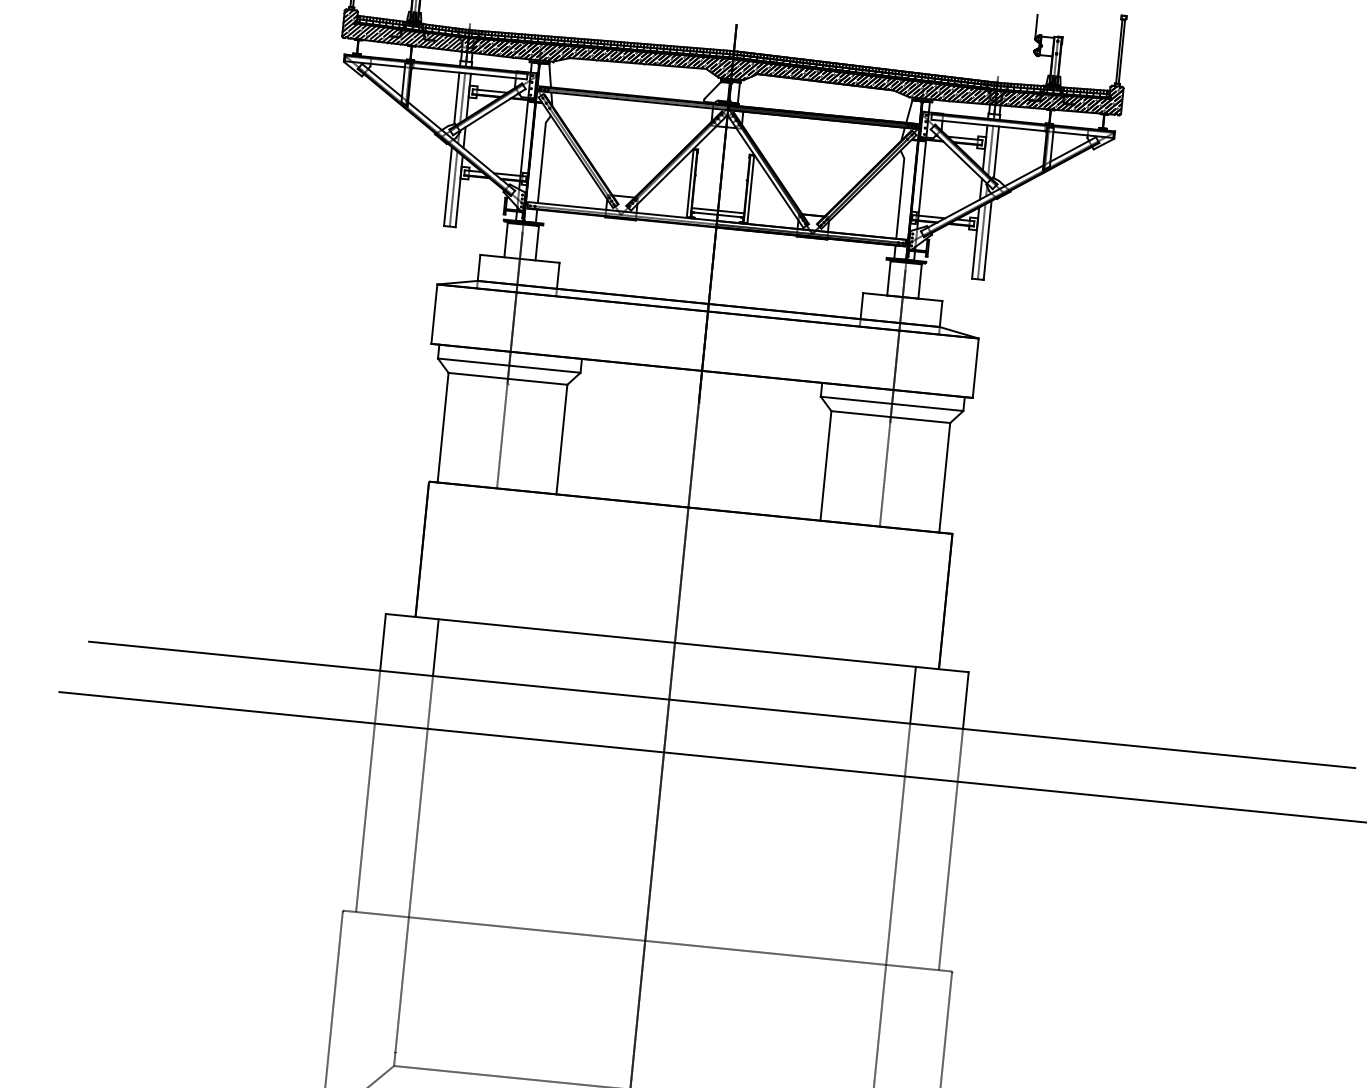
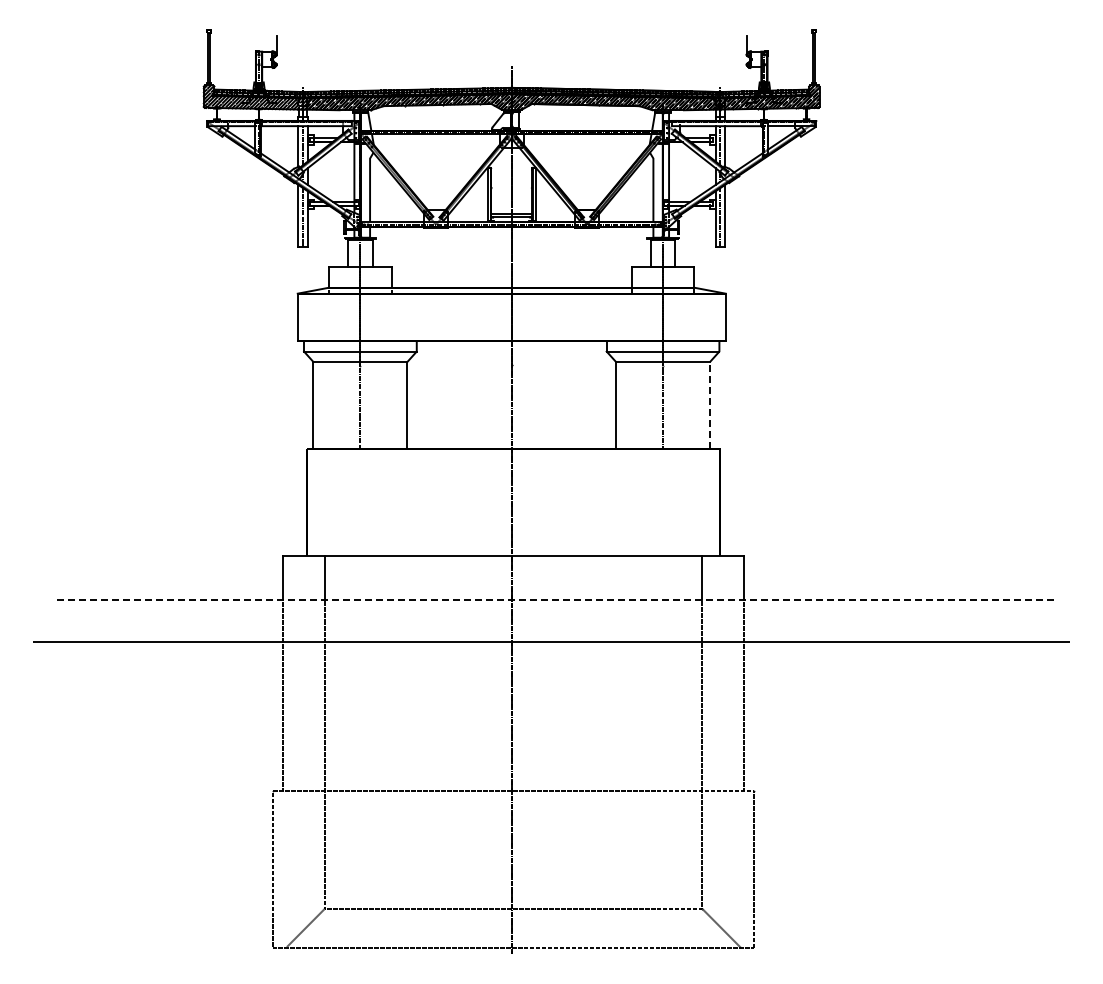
line: (945, 476) -> (710, 404), solid -> dashed
line: (722, 704) -> (553, 600), solid -> dashed

